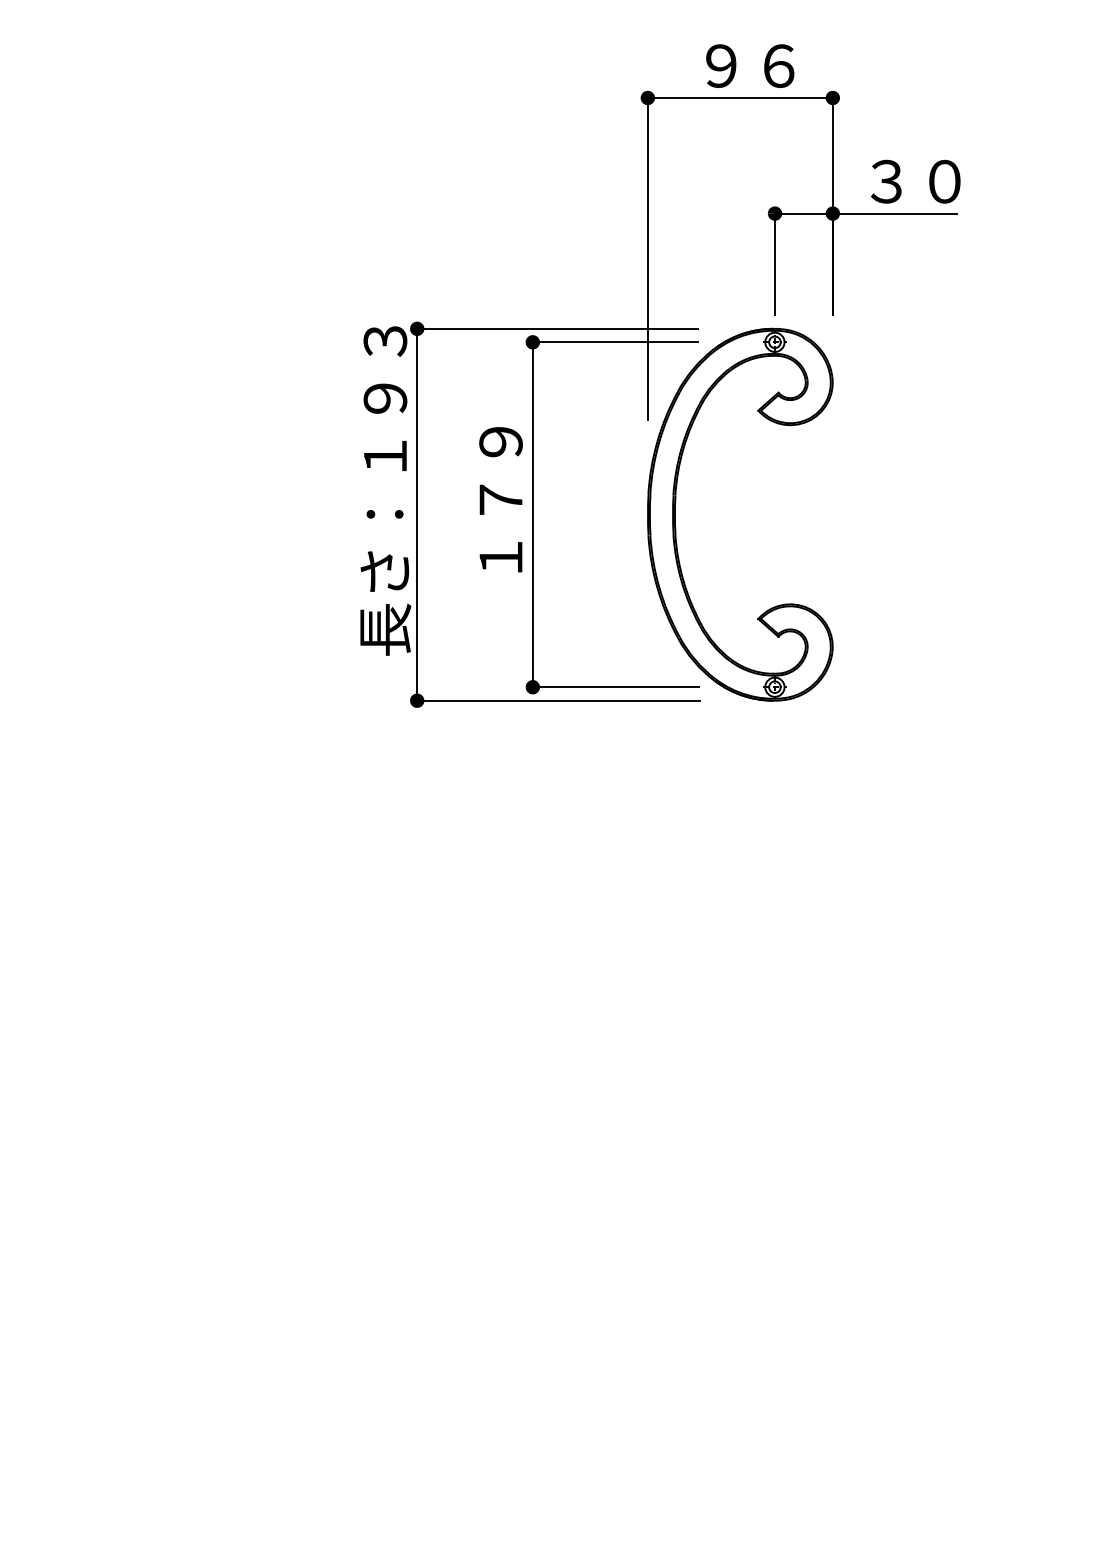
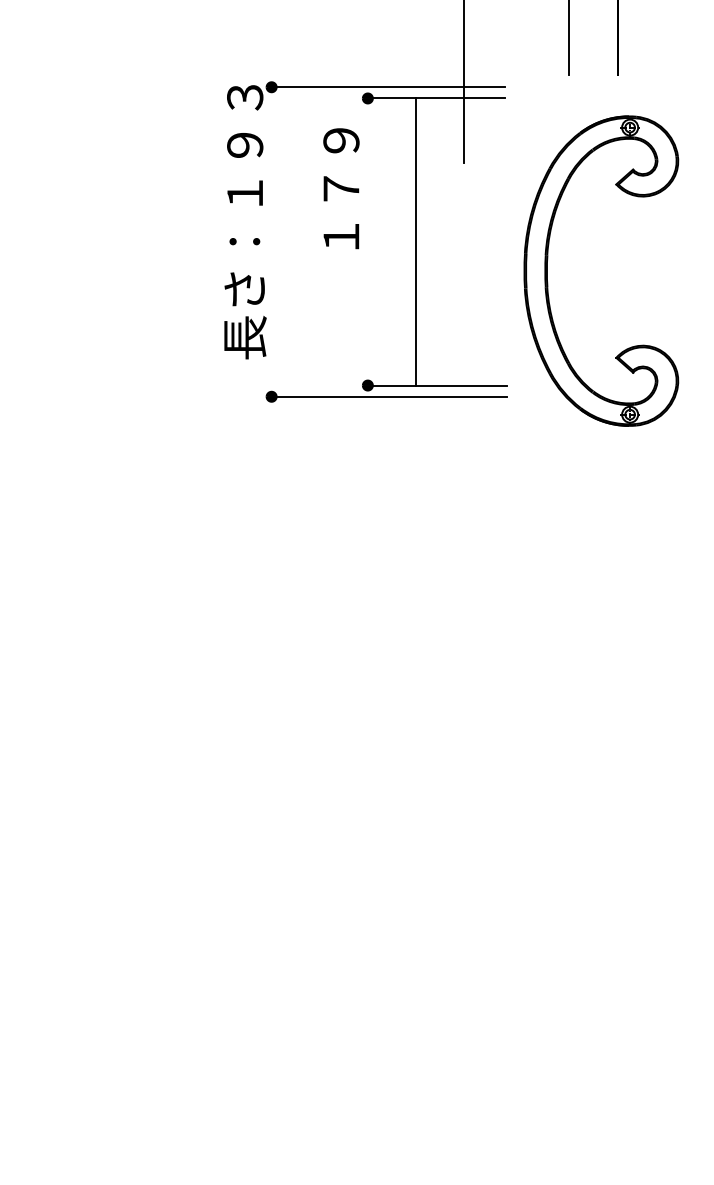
text: (500, 499) -> (340, 188), moved
line: (417, 514) -> (271, 241), removed
line: (532, 514) -> (415, 241), moved
part: (675, 514) -> (547, 270), moved

